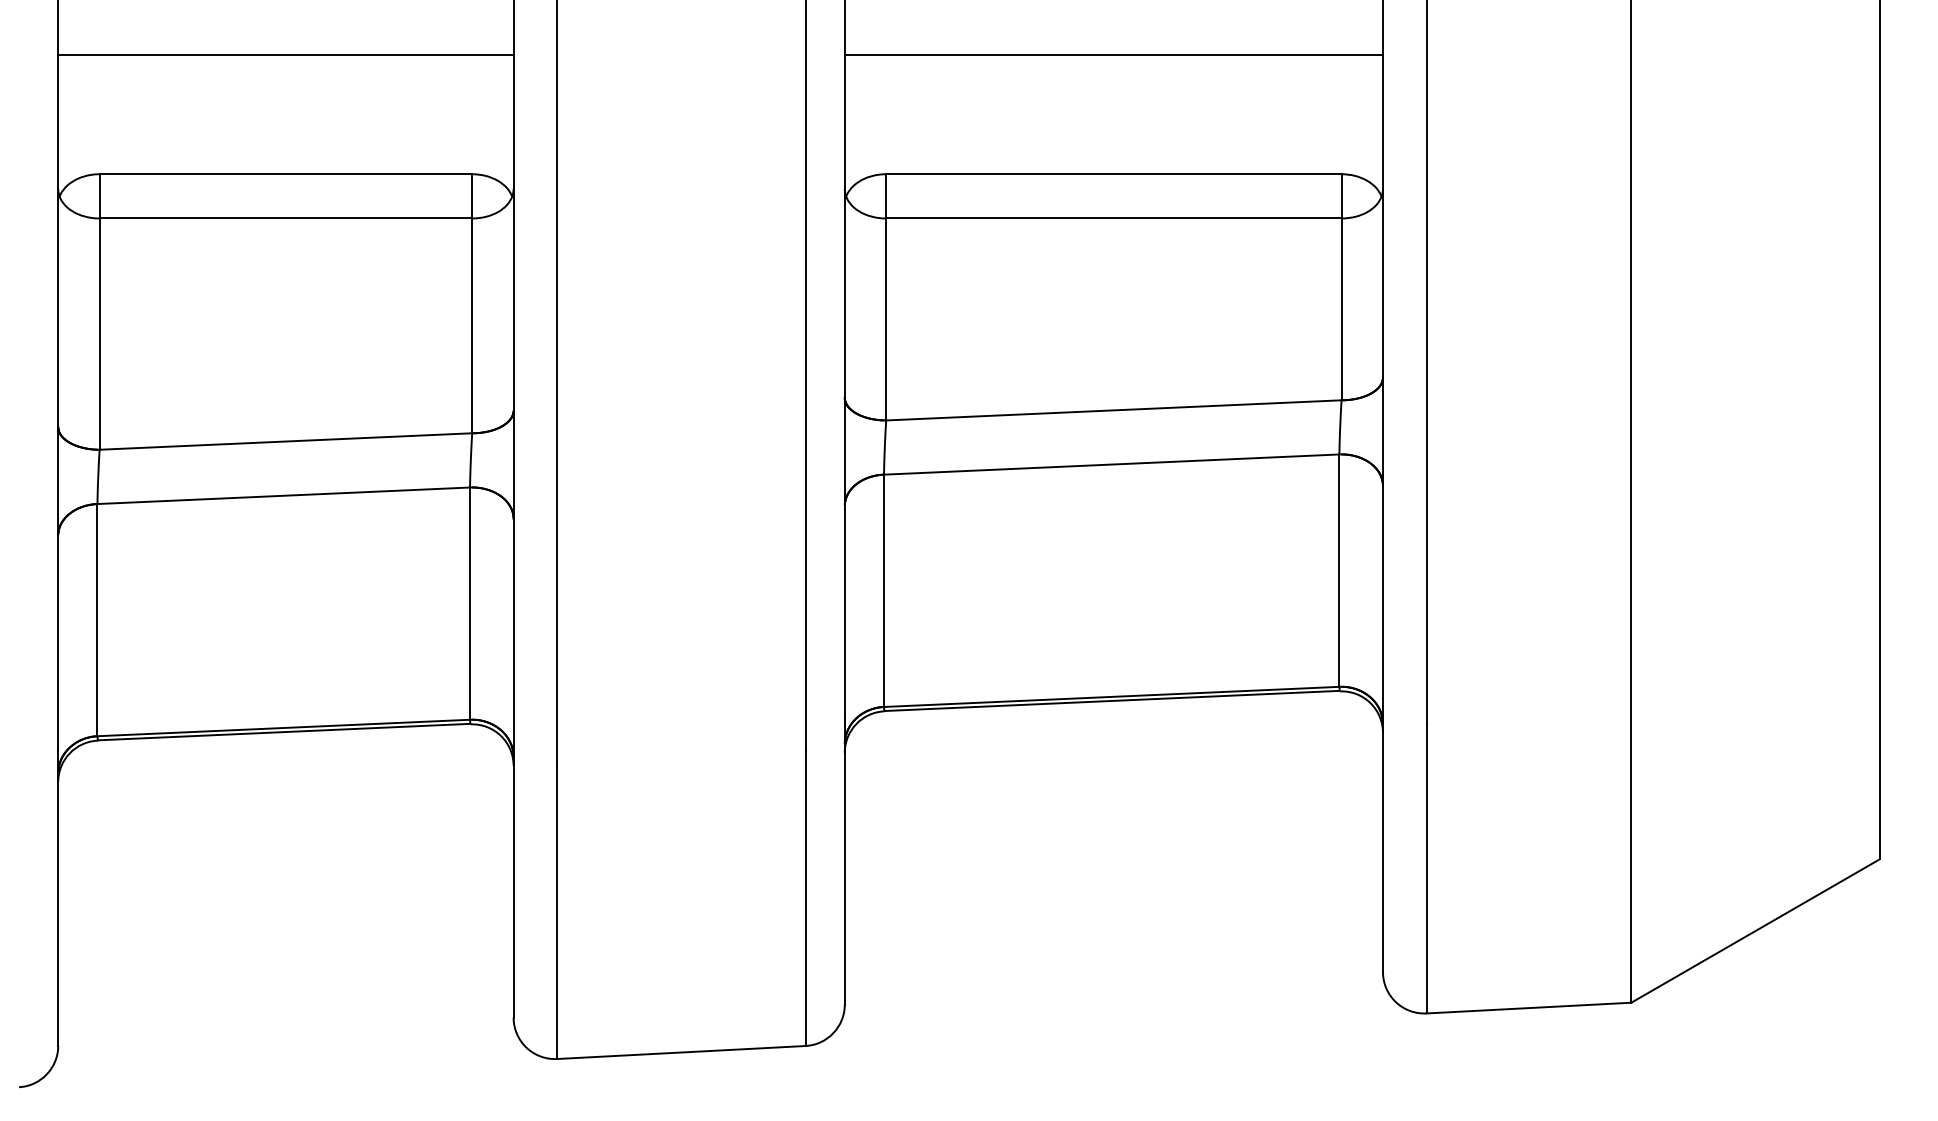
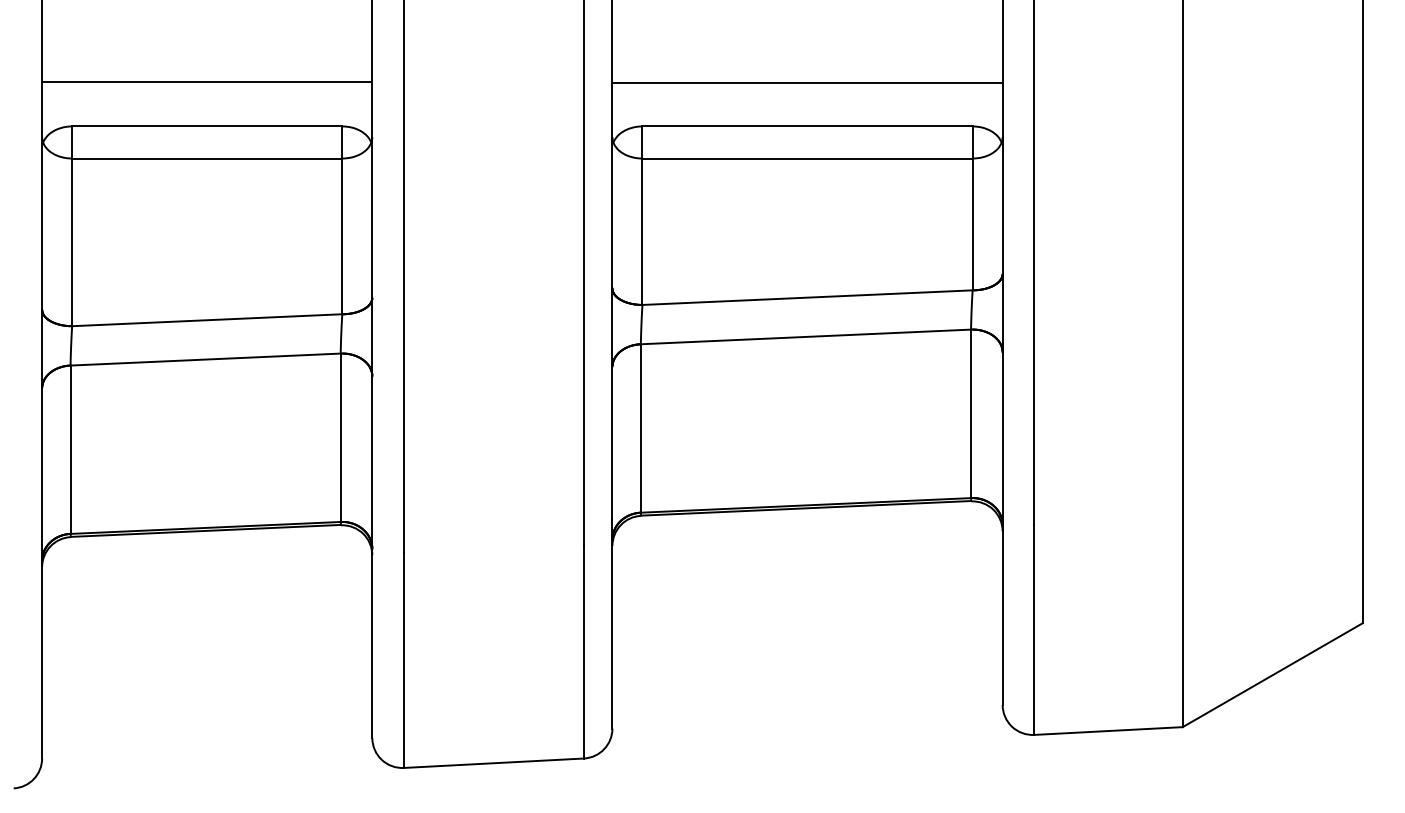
line: (286, 54) -> (207, 81), moved
line: (1113, 54) -> (807, 82), moved

